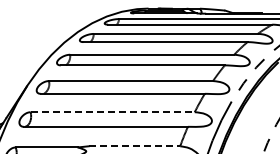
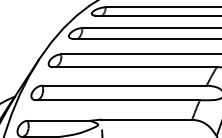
line: (113, 112) -> (125, 85), dashed -> solid
line: (134, 146) -> (146, 119), dashed -> solid

